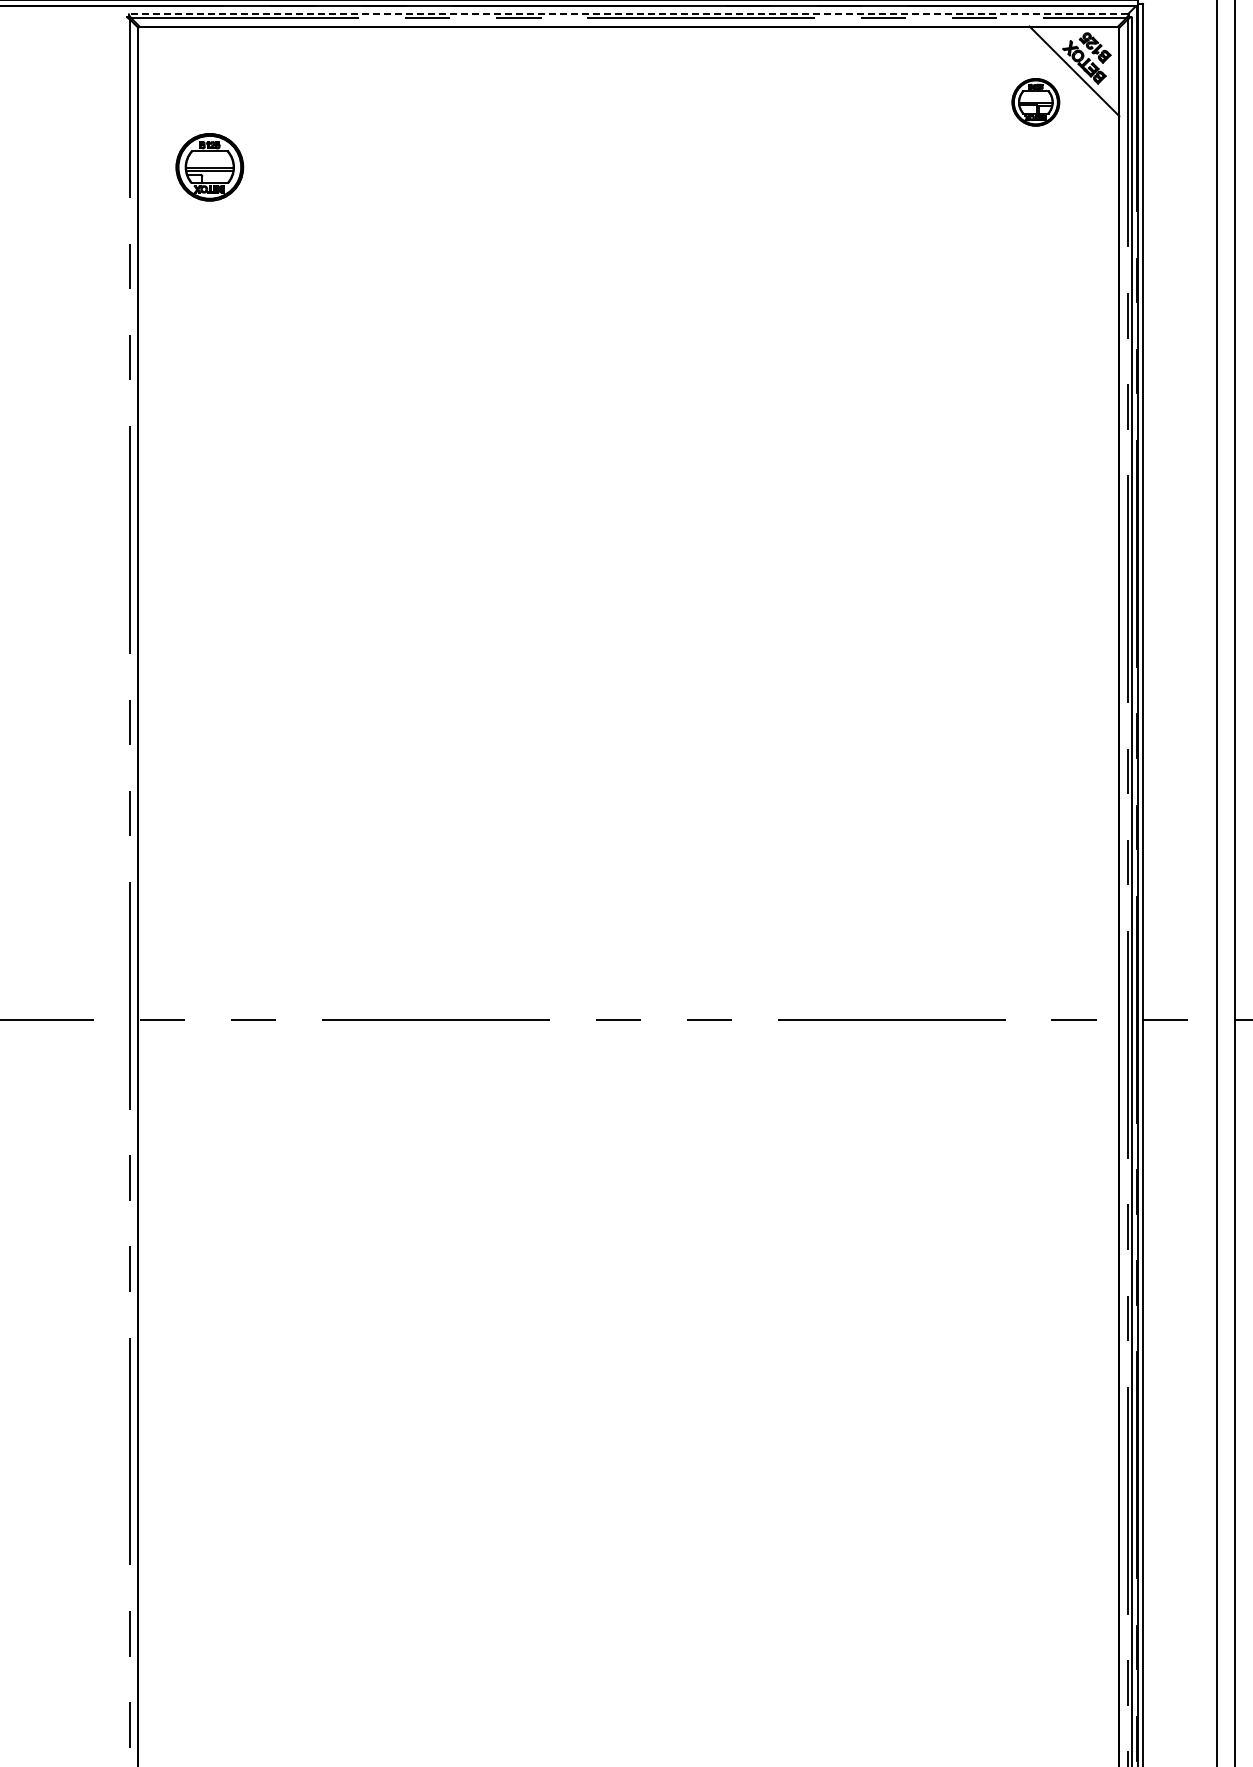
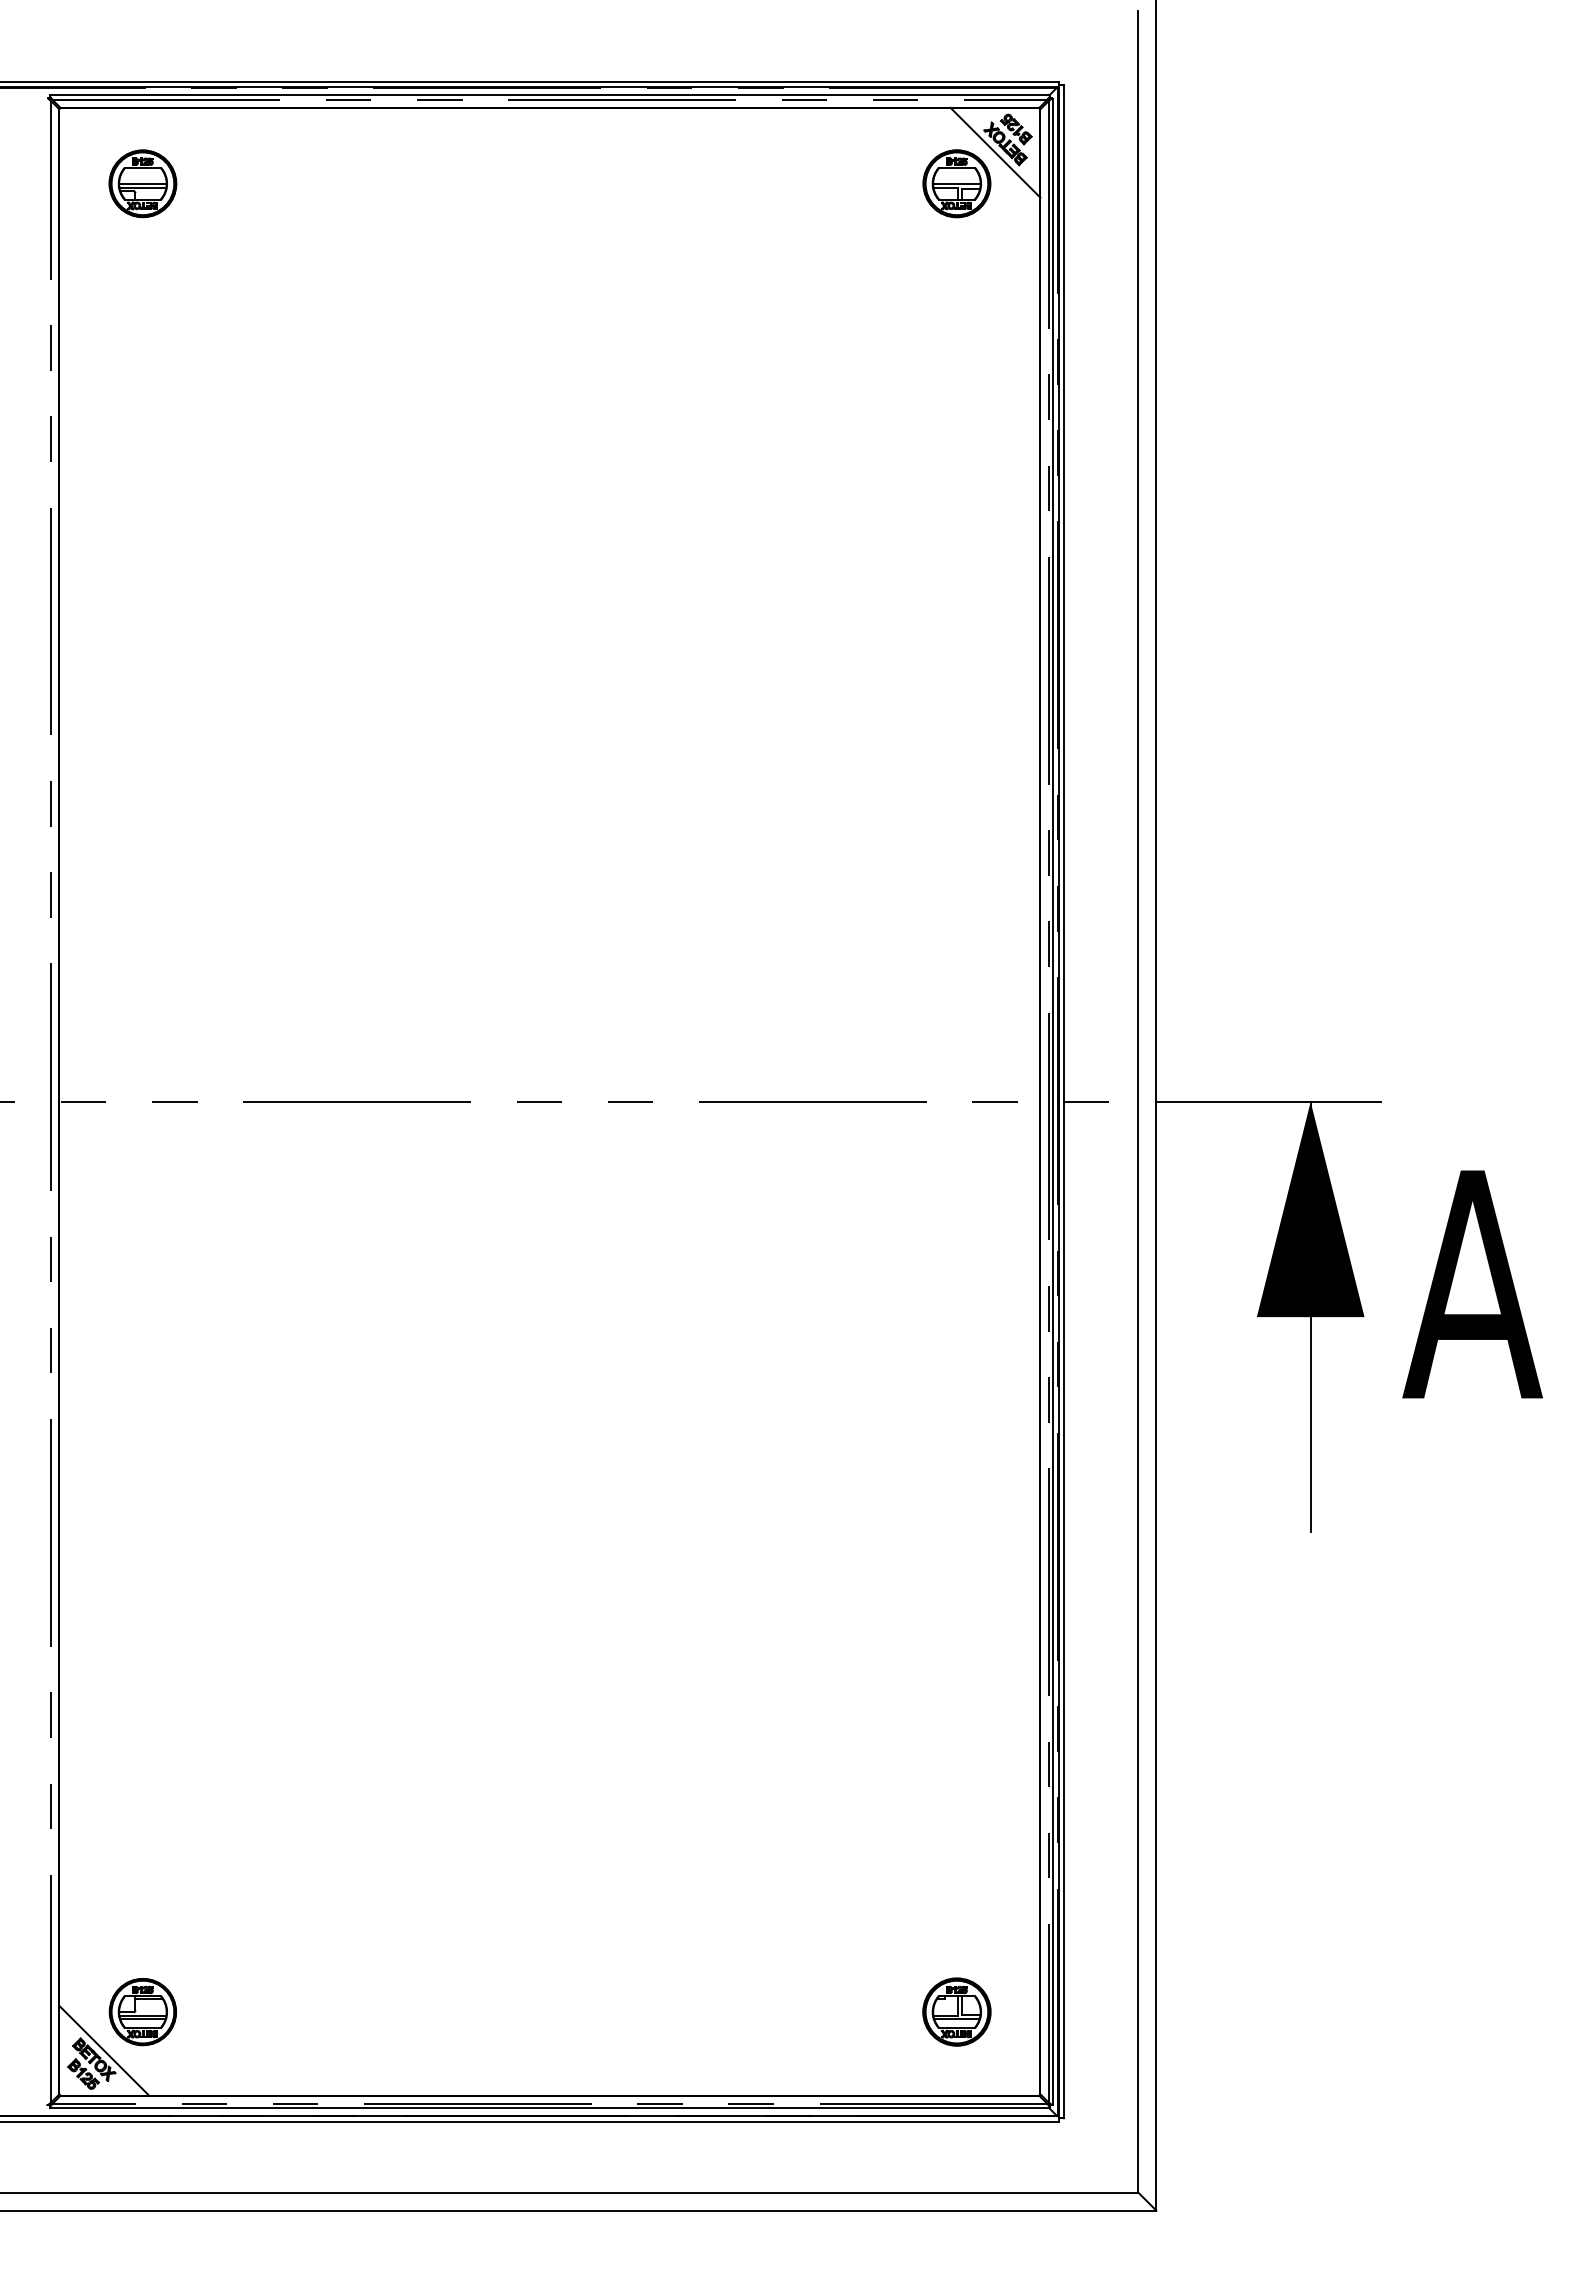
line: (628, 14) -> (549, 95), dashed -> solid
part: (1035, 102) -> (956, 183), size x1.43
part: (209, 167) -> (142, 183), moved

